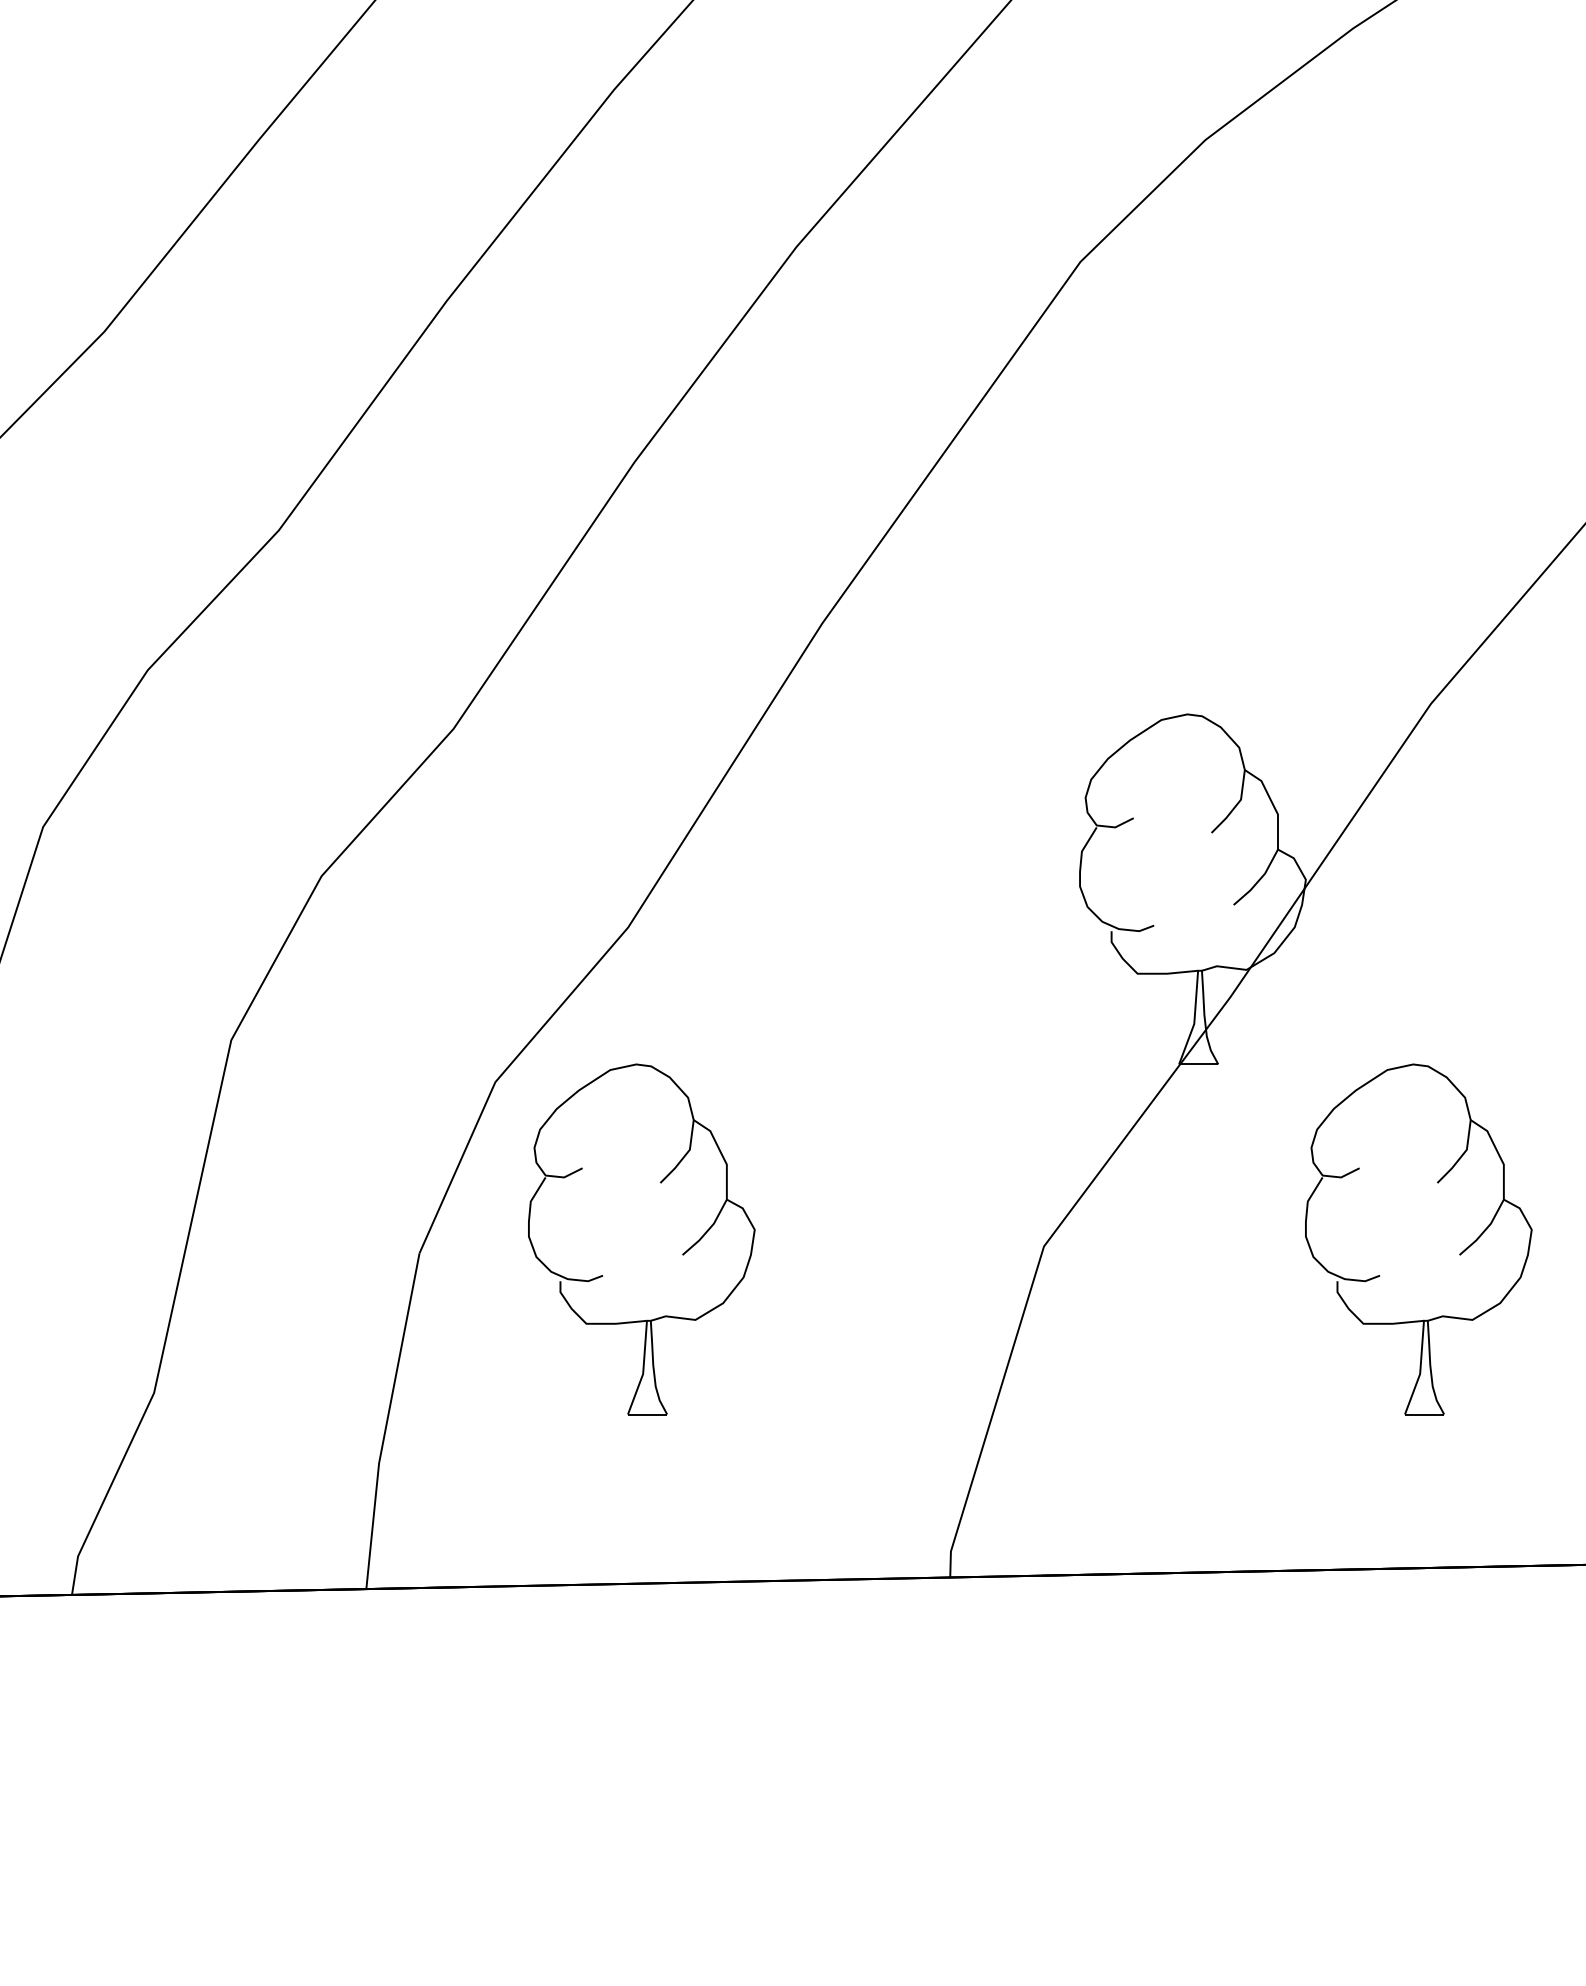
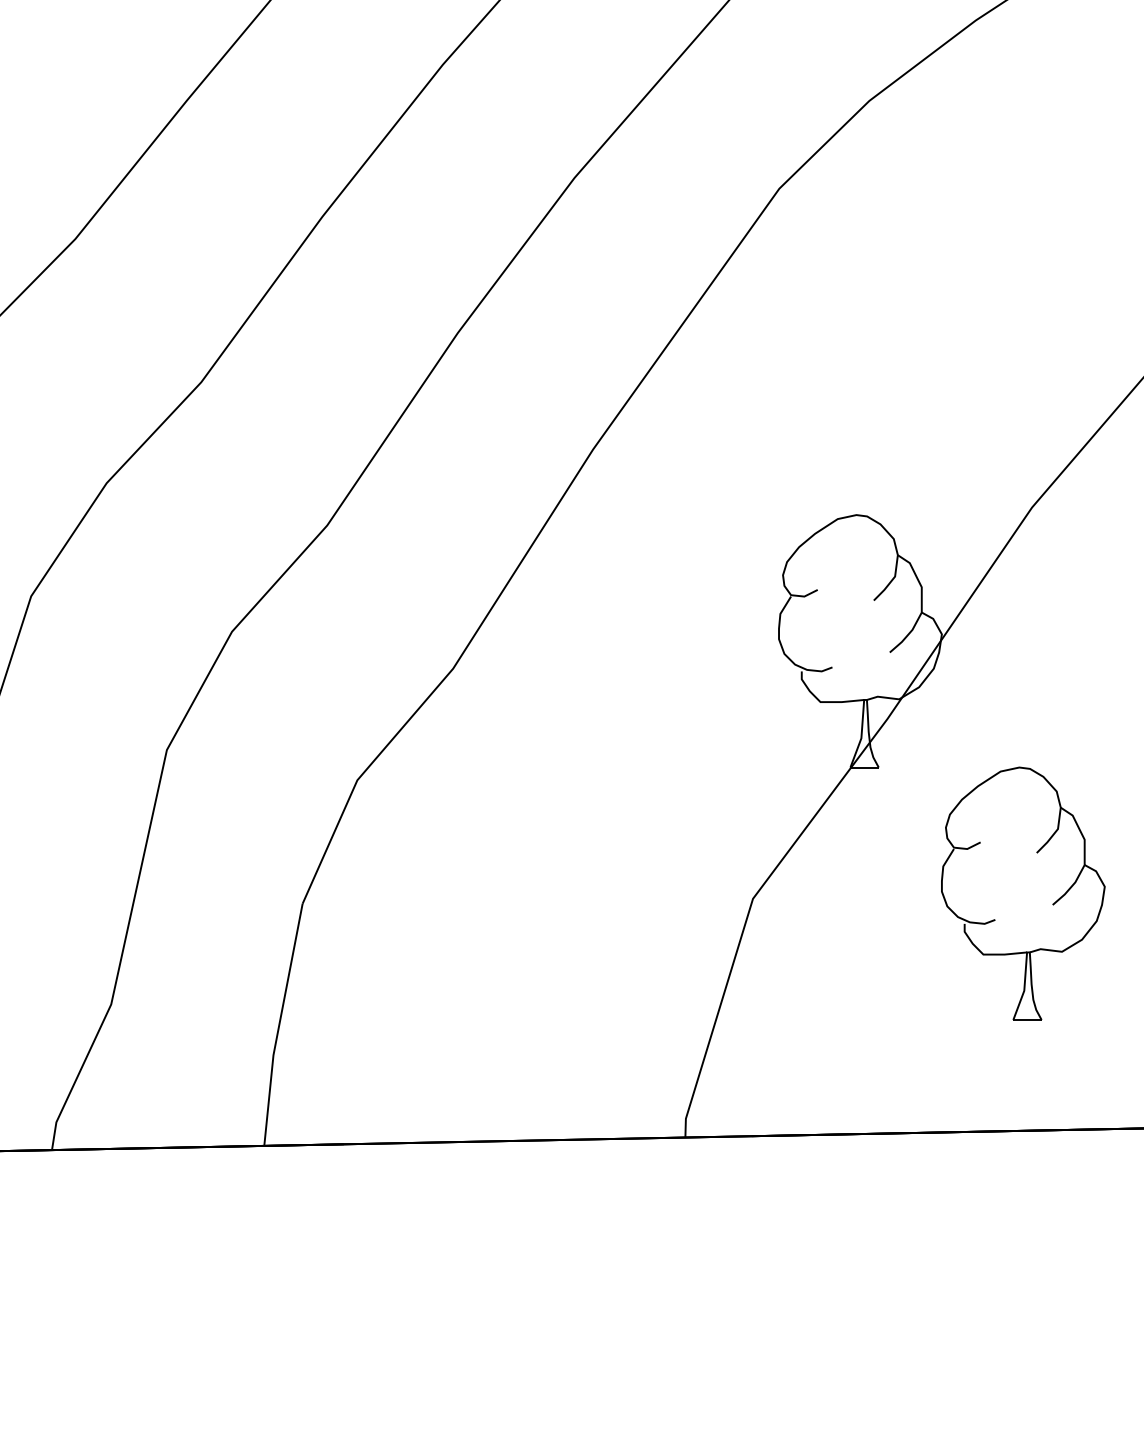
part: (682, 1253) -> (492, 903), removed

